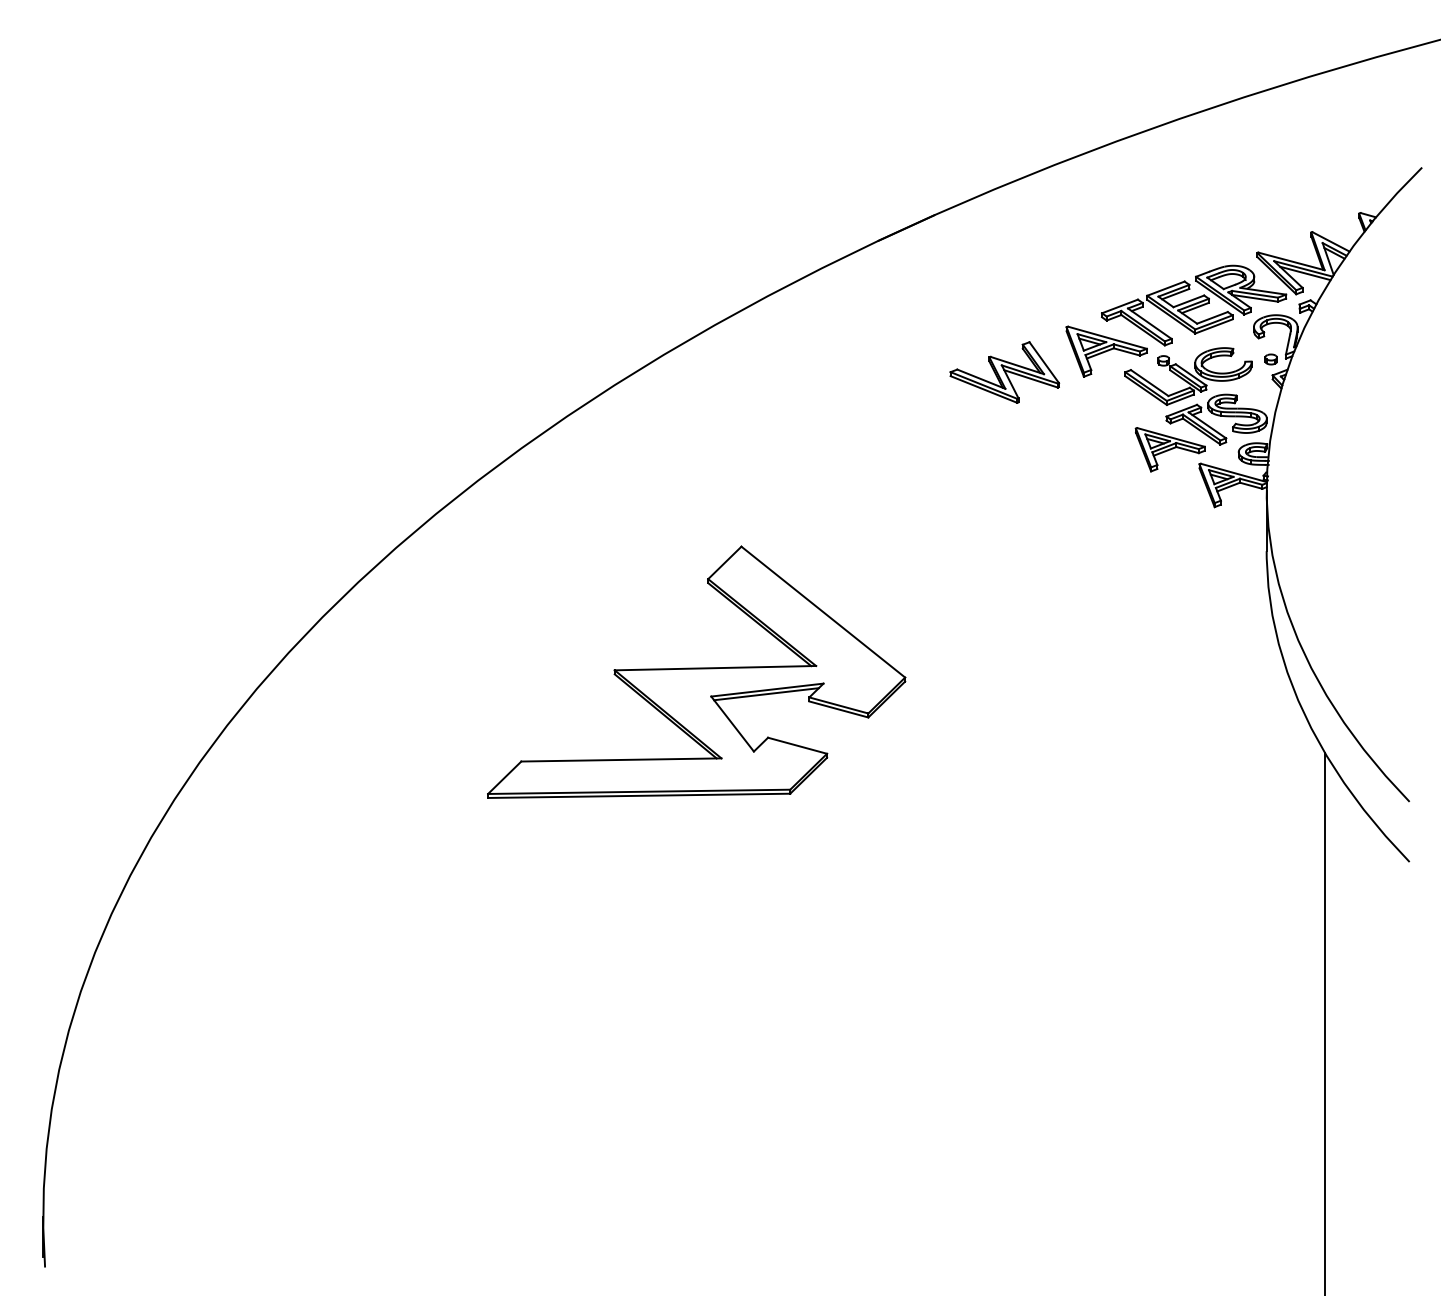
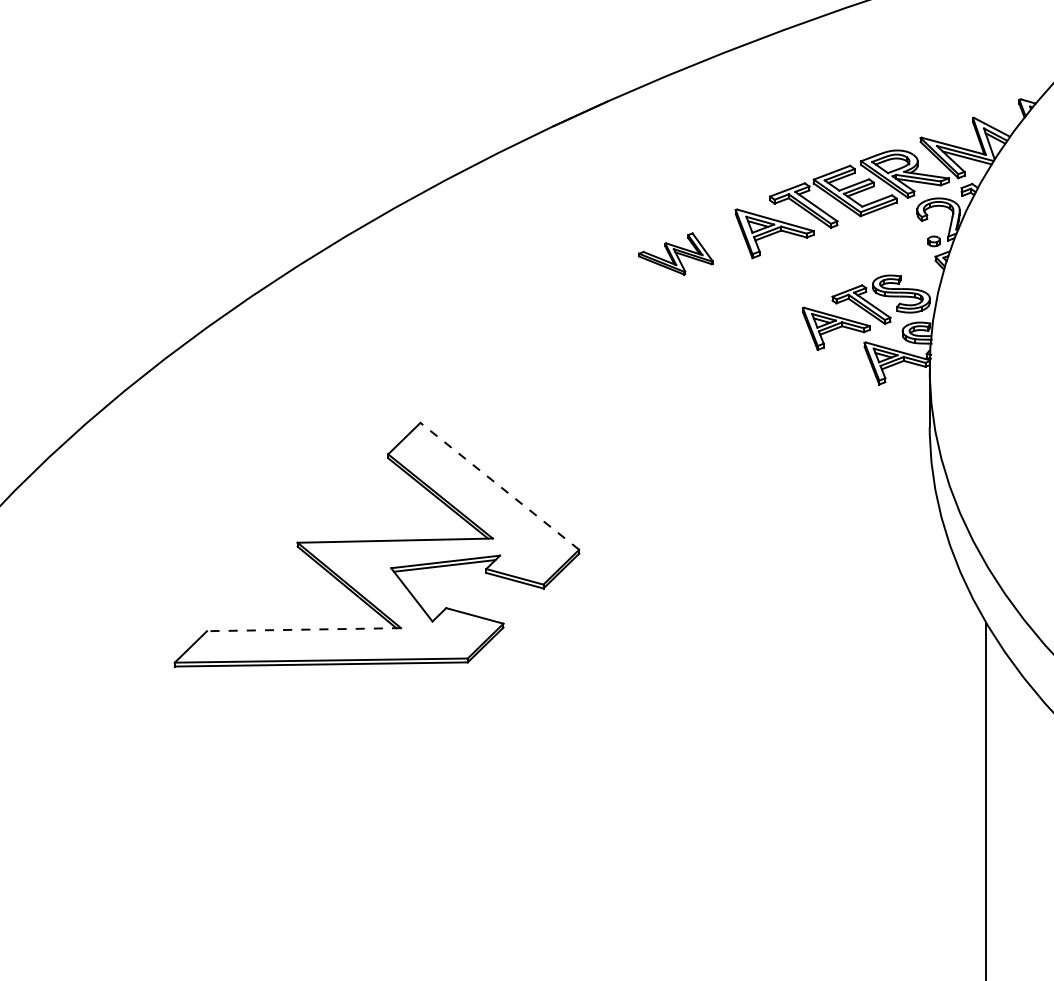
part: (1004, 372) -> (675, 253), size x0.7
part: (1188, 376) -> (853, 257), removed
line: (823, 612) -> (500, 486), solid -> dashed
line: (620, 759) -> (303, 629), solid -> dashed

